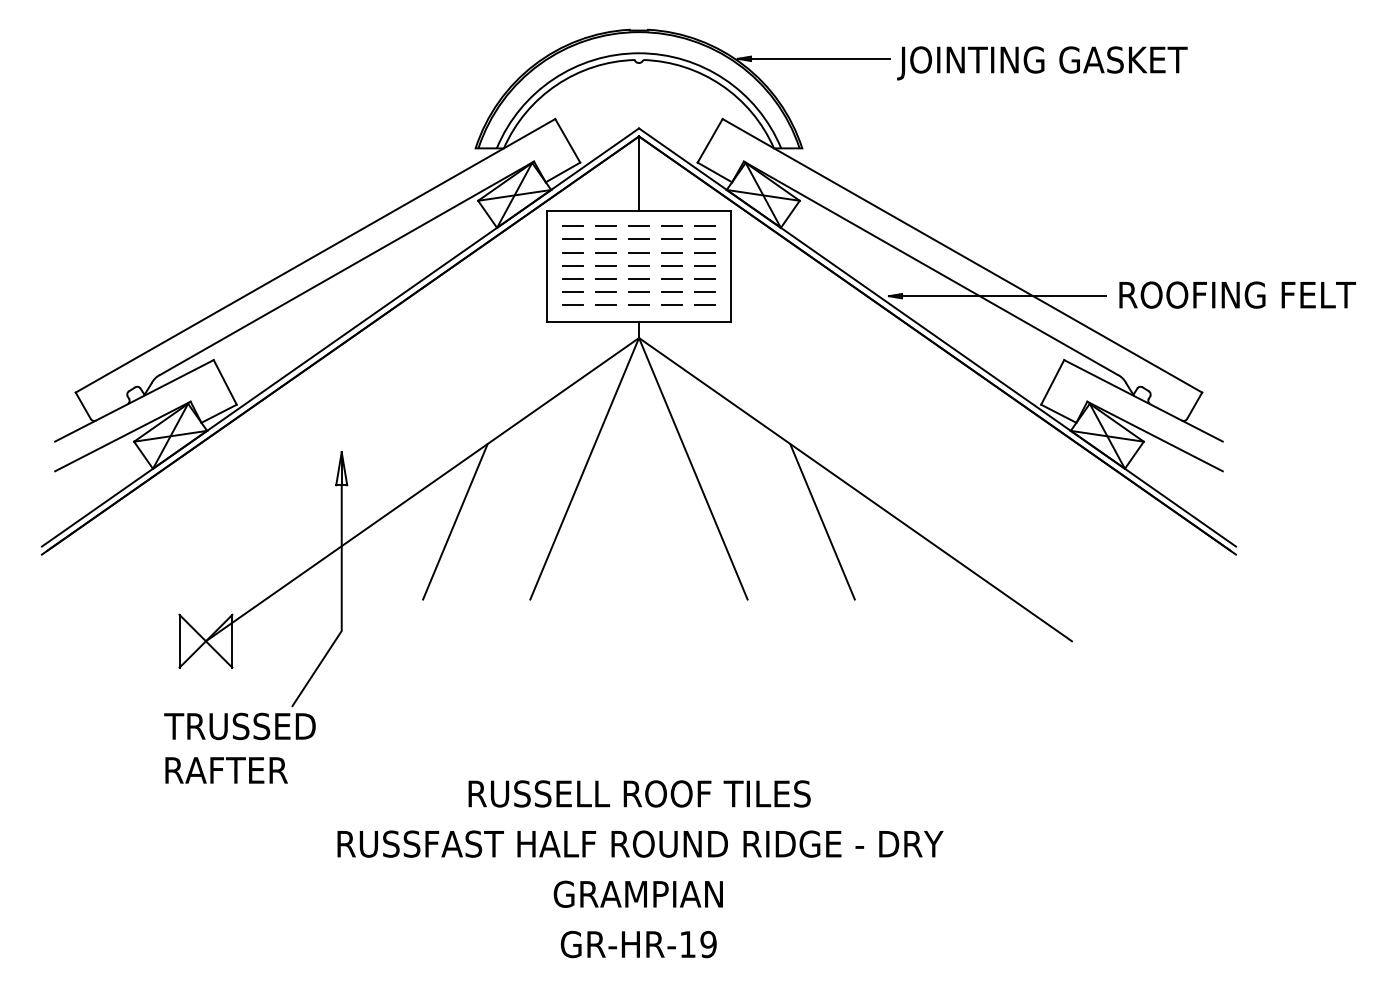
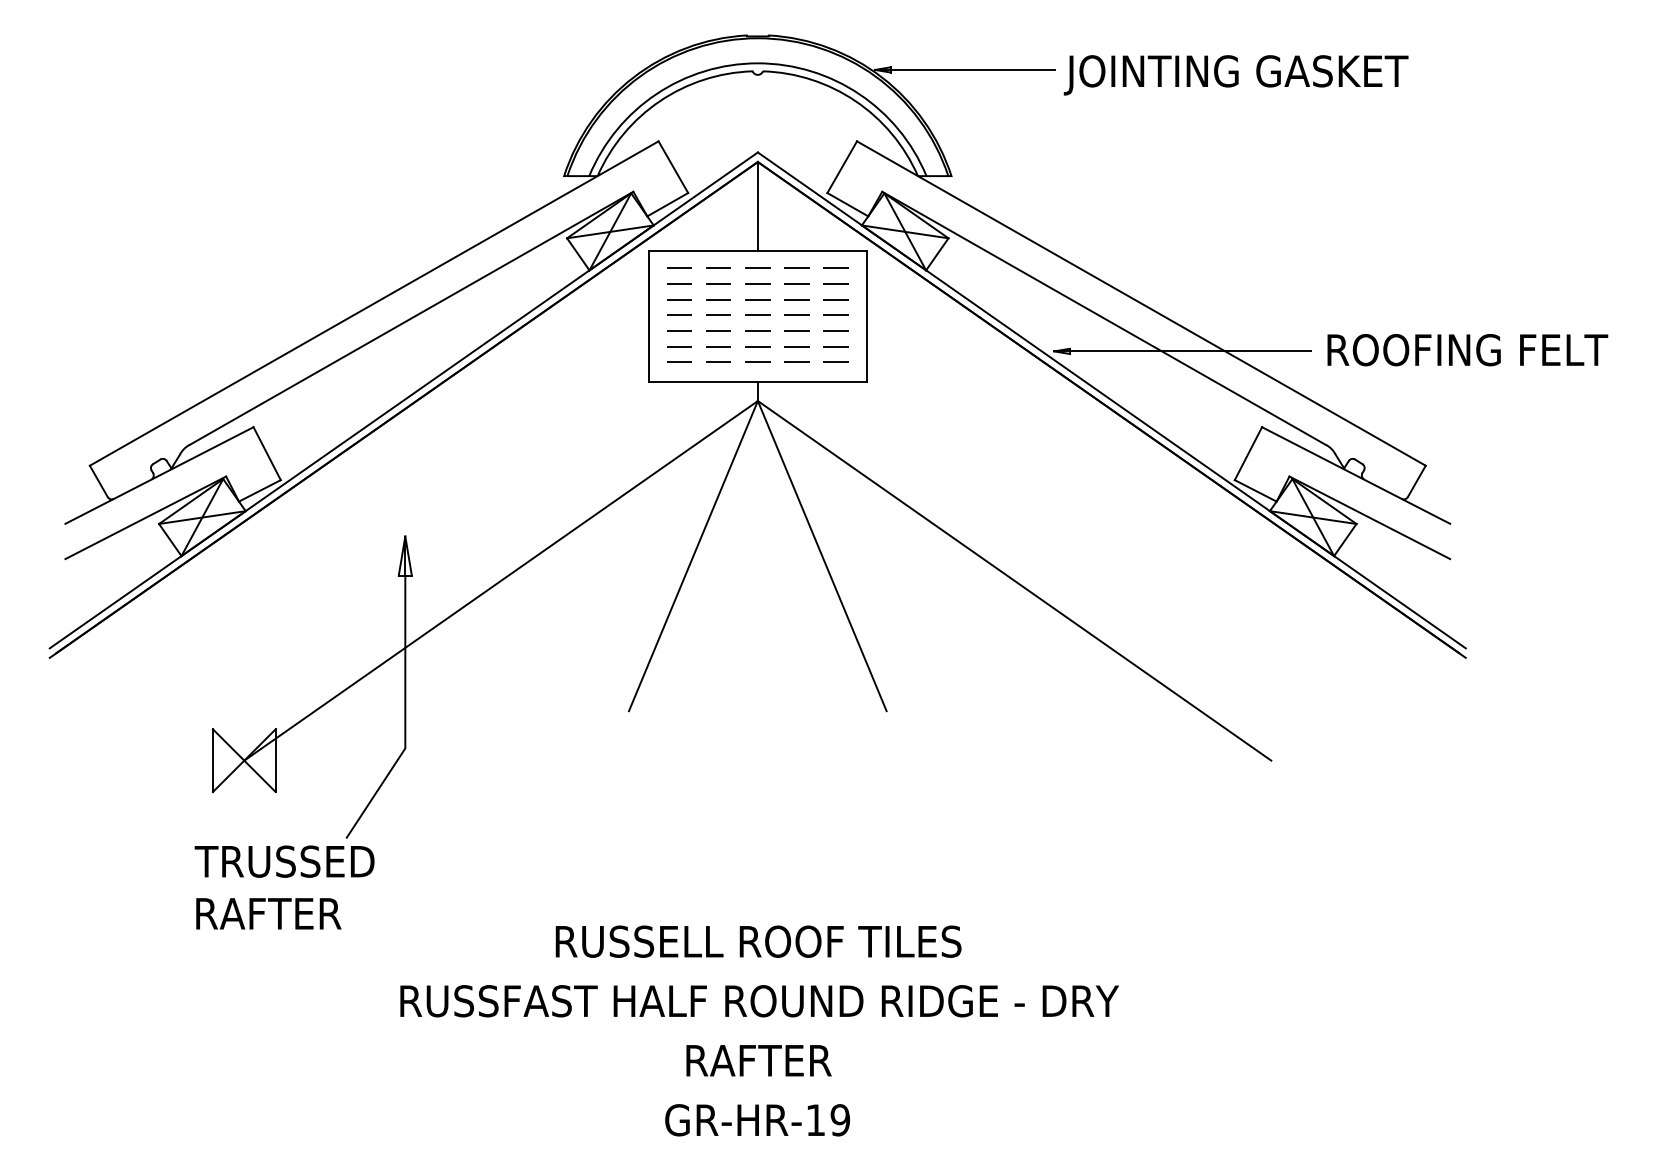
line: (455, 521) -> (540, 618), removed
line: (822, 521) -> (975, 618), removed
text: (637, 893) -> (756, 1059), GRAMPIAN -> RAFTER

